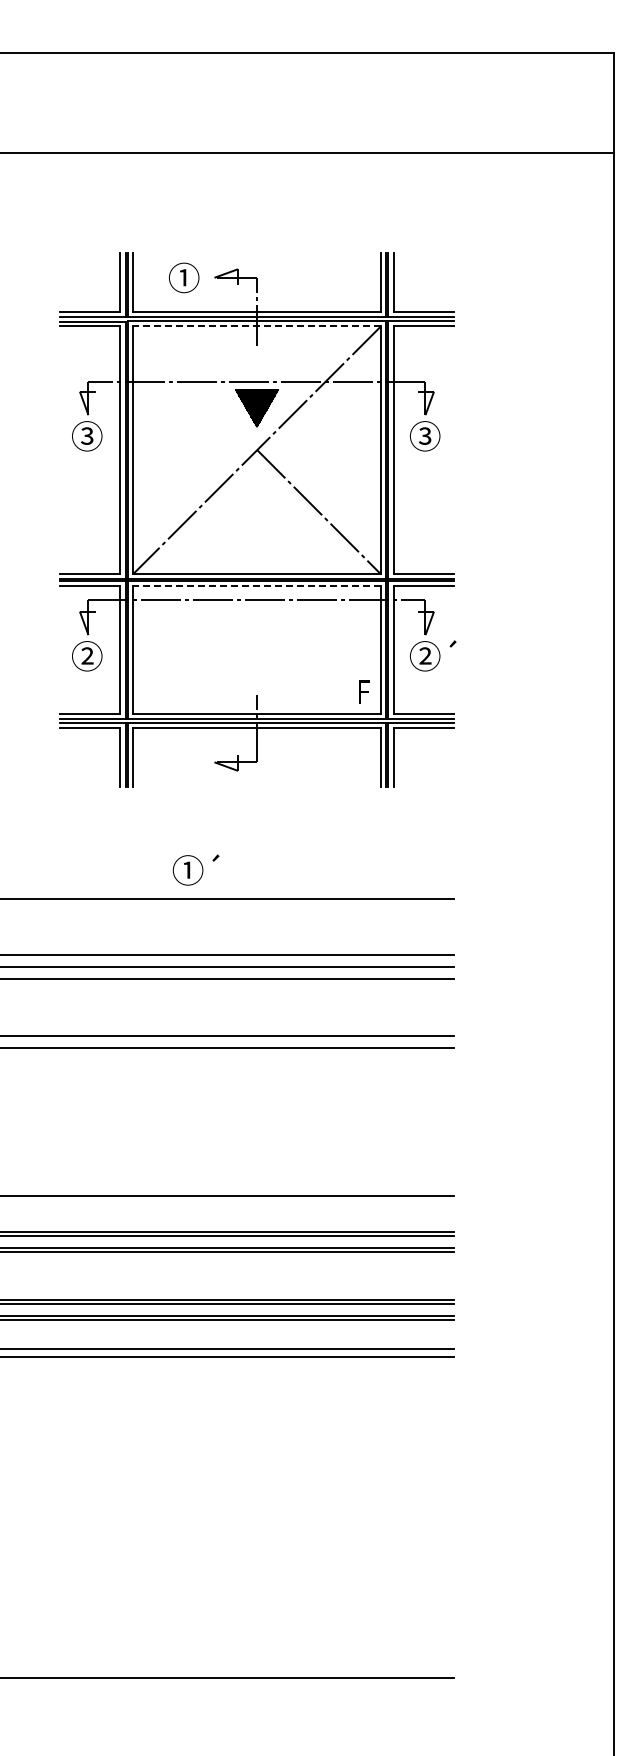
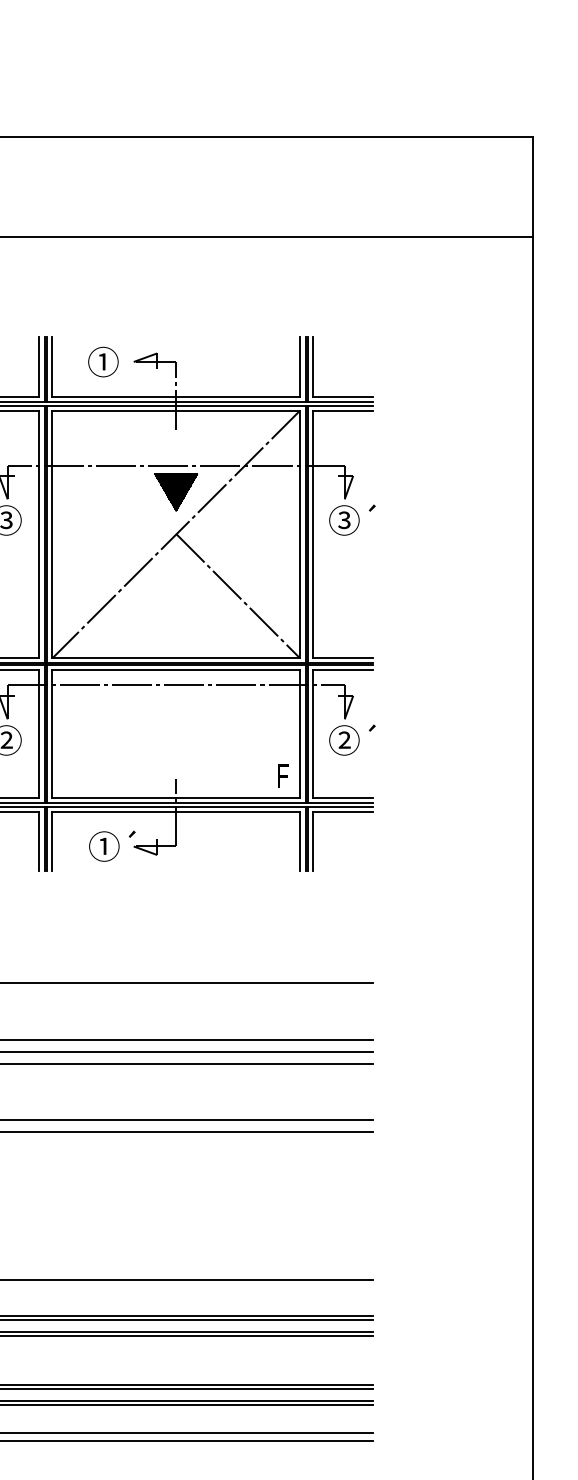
line: (257, 326) -> (176, 410), dashed -> solid
text: (452, 423) -> (371, 507), ③ -> ③´
line: (257, 586) -> (176, 670), dashed -> solid
text: (195, 869) -> (111, 845), moved

